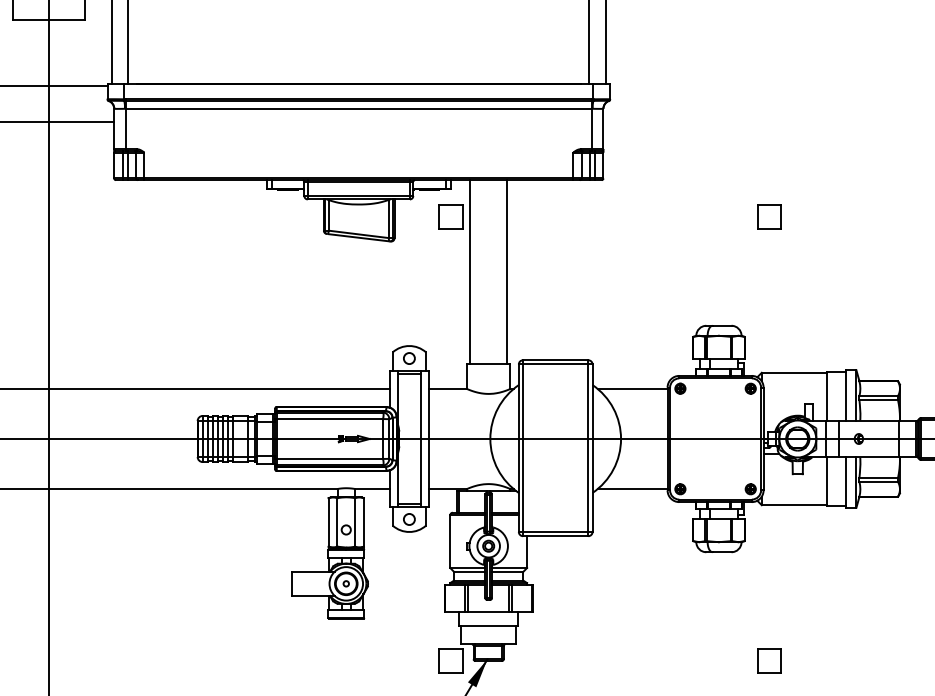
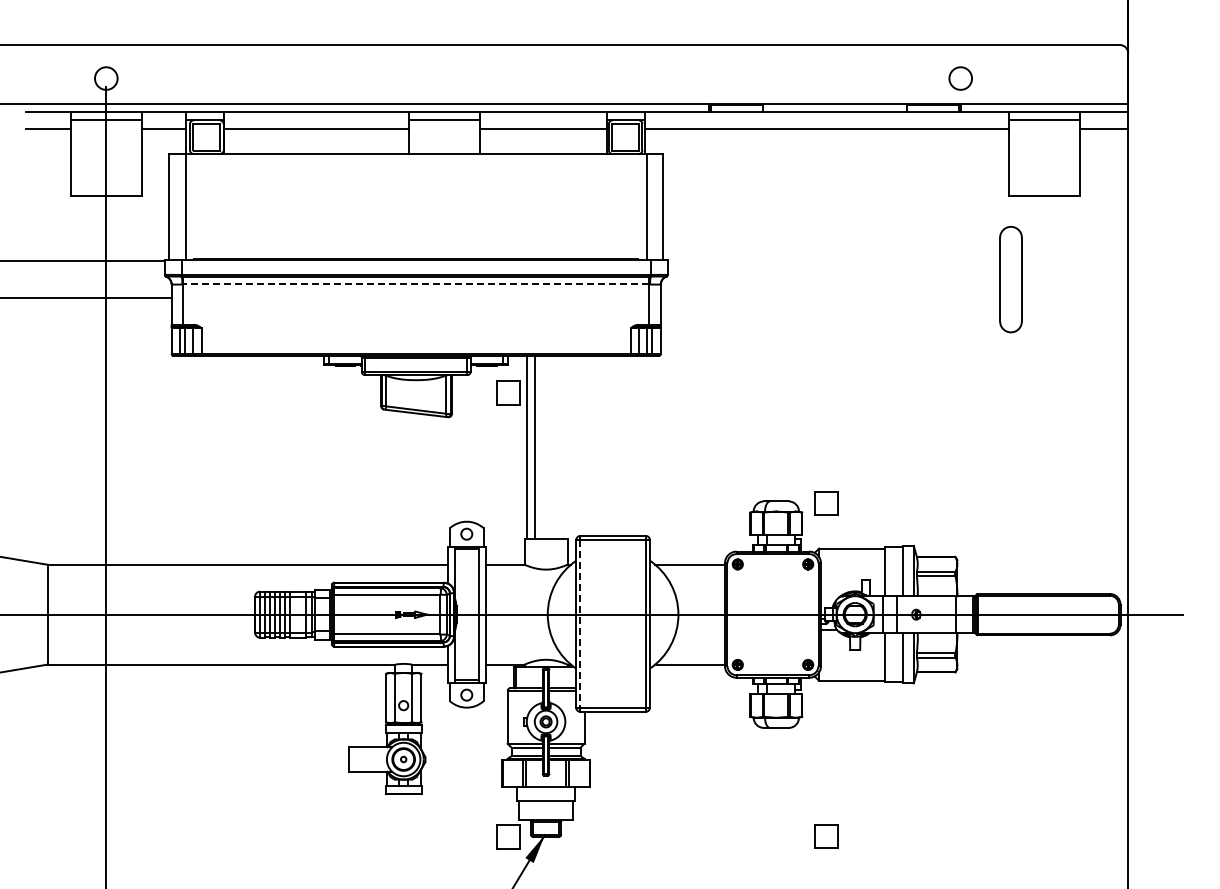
line: (359, 108) -> (416, 284), solid -> dashed
part: (769, 216) -> (826, 503), moved
line: (507, 271) -> (534, 447), moved
line: (523, 447) -> (580, 623), solid -> dashed

